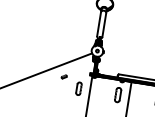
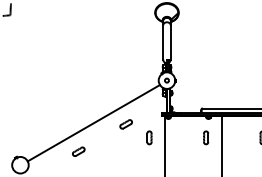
part: (63, 76) -> (125, 124), size x1.67
part: (79, 88) -> (149, 137), size x0.71
part: (28, 90) -> (78, 151), added
part: (118, 94) -> (206, 137), size x0.62

